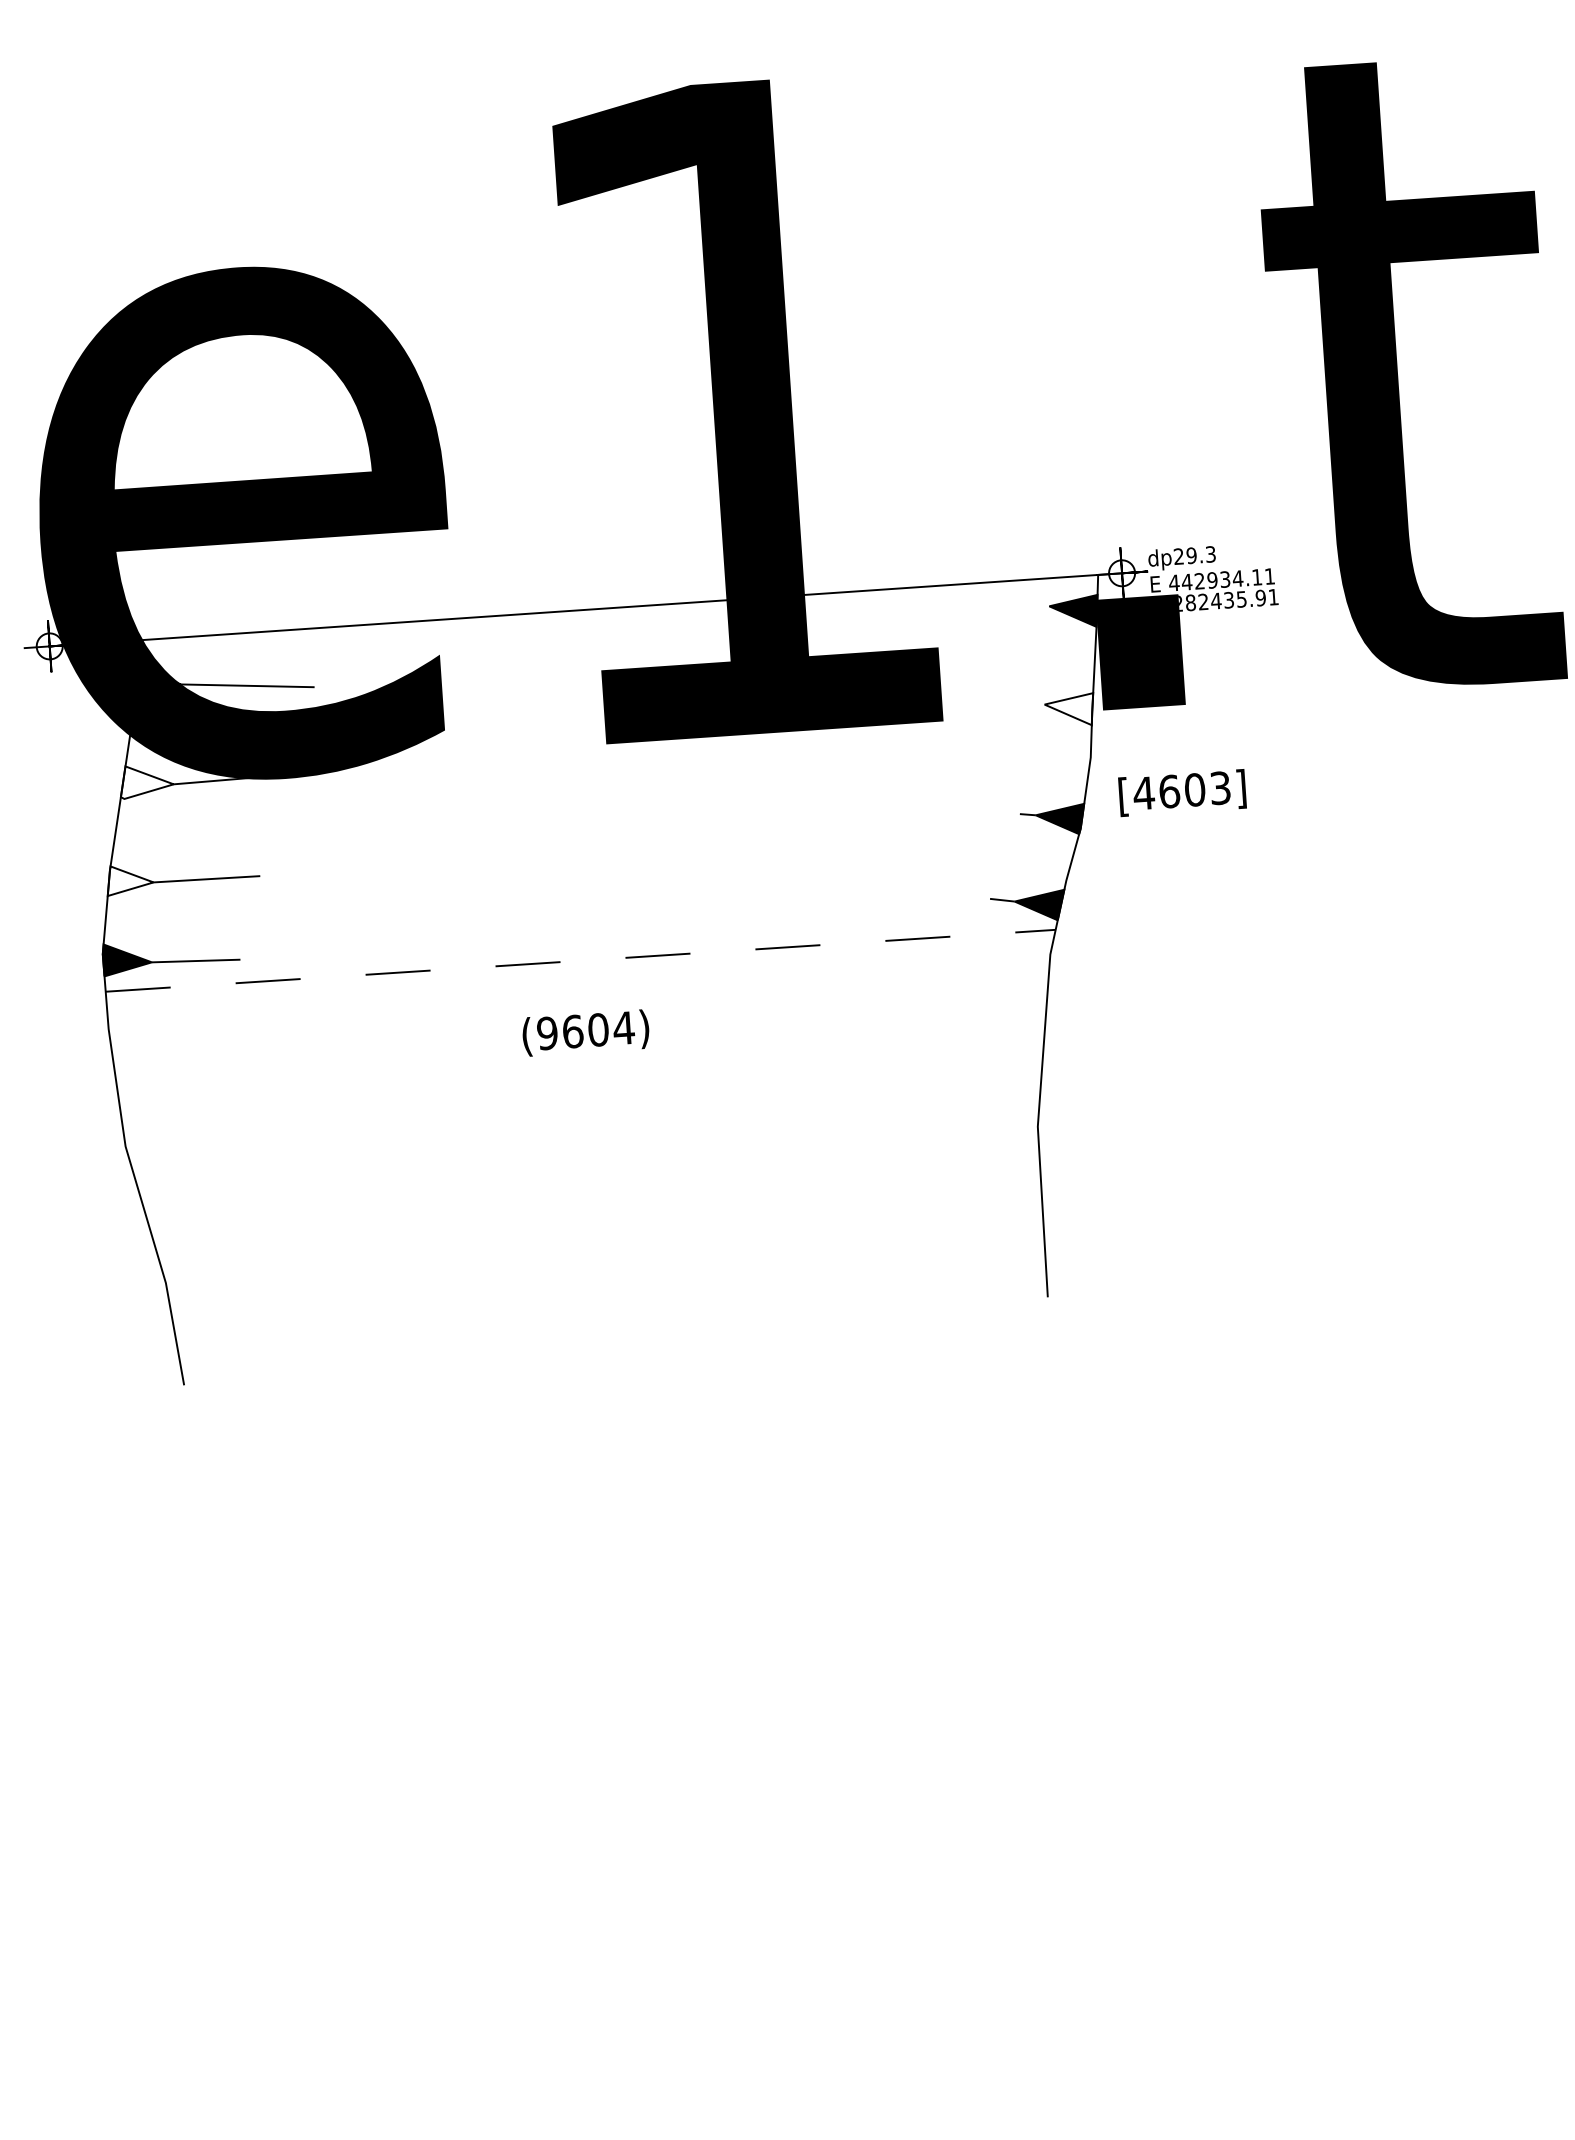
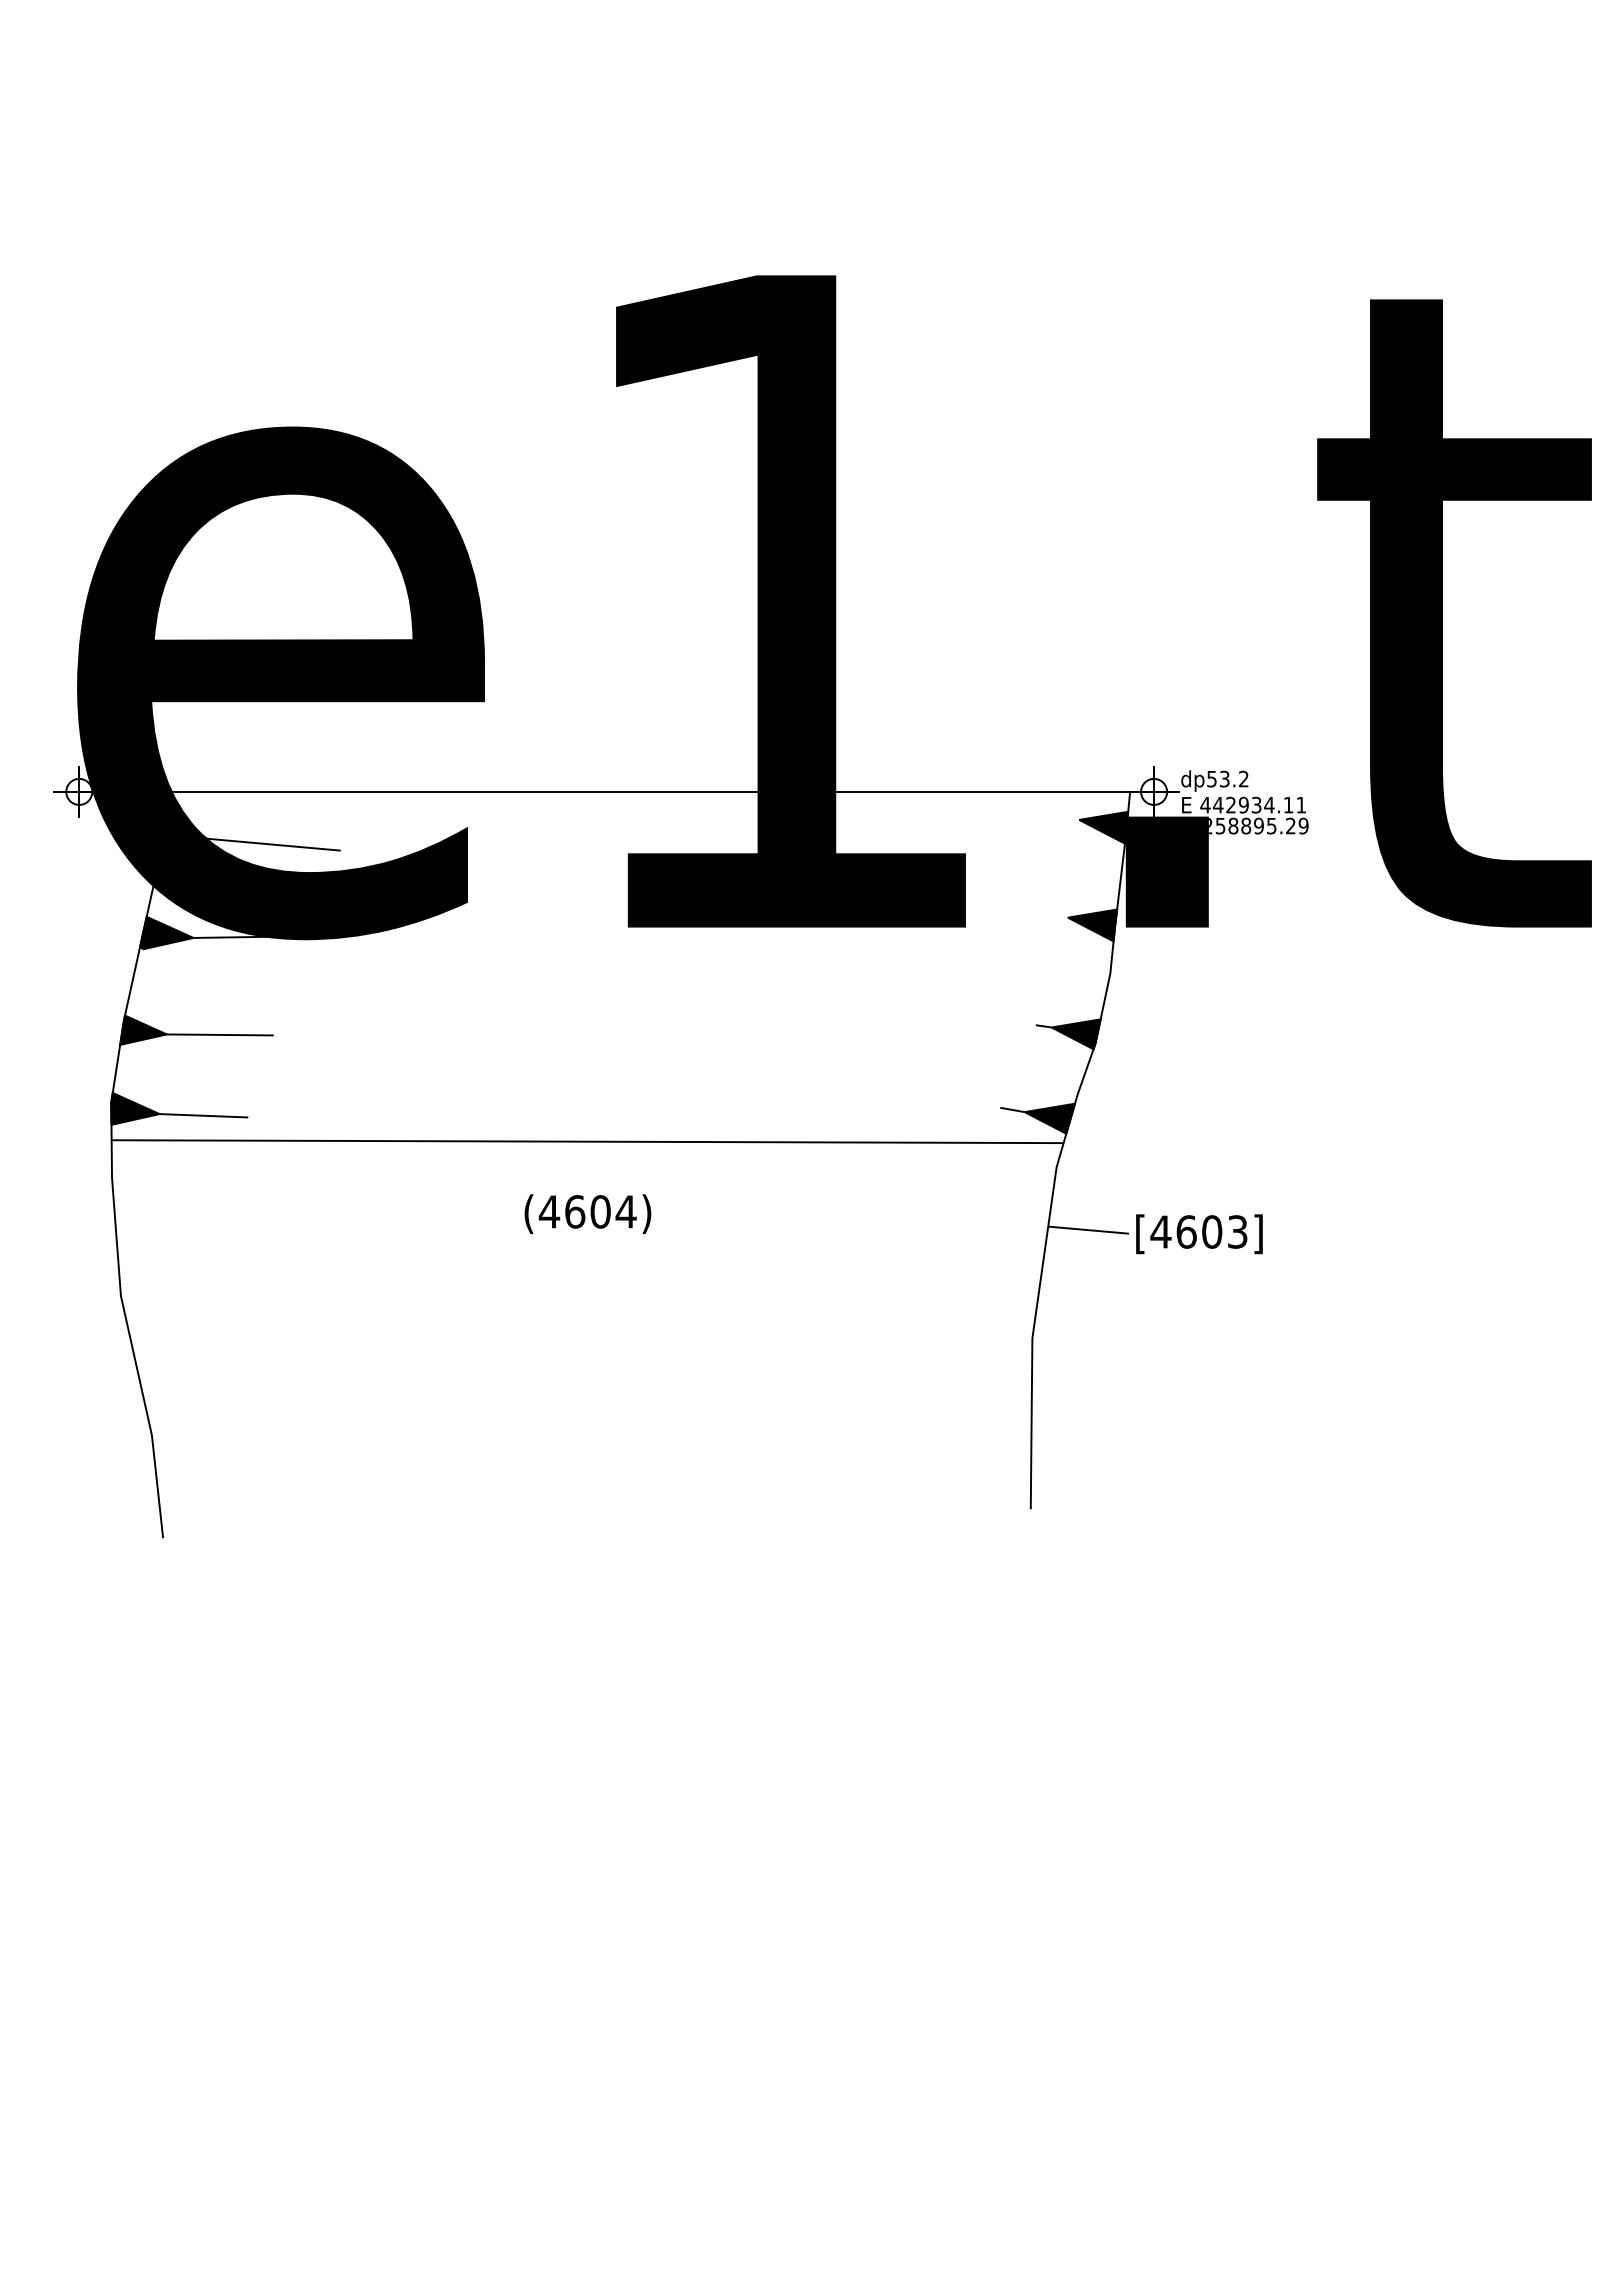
text: (1194, 554) -> (1227, 778), dp29.3 -> dp53.2
text: (1231, 599) -> (1261, 825), 282435.91 -> 258895.29
fill: (1069, 710) -> (1092, 925), added
fill: (146, 780) -> (166, 932), added
text: (1182, 793) -> (1199, 1234), moved
fill: (129, 879) -> (143, 1029), added
line: (580, 960) -> (587, 1141), dashed -> solid
line: (1086, 1014) -> (1088, 1229), added
text: (547, 1033) -> (549, 1211), (9604) -> (4604)

